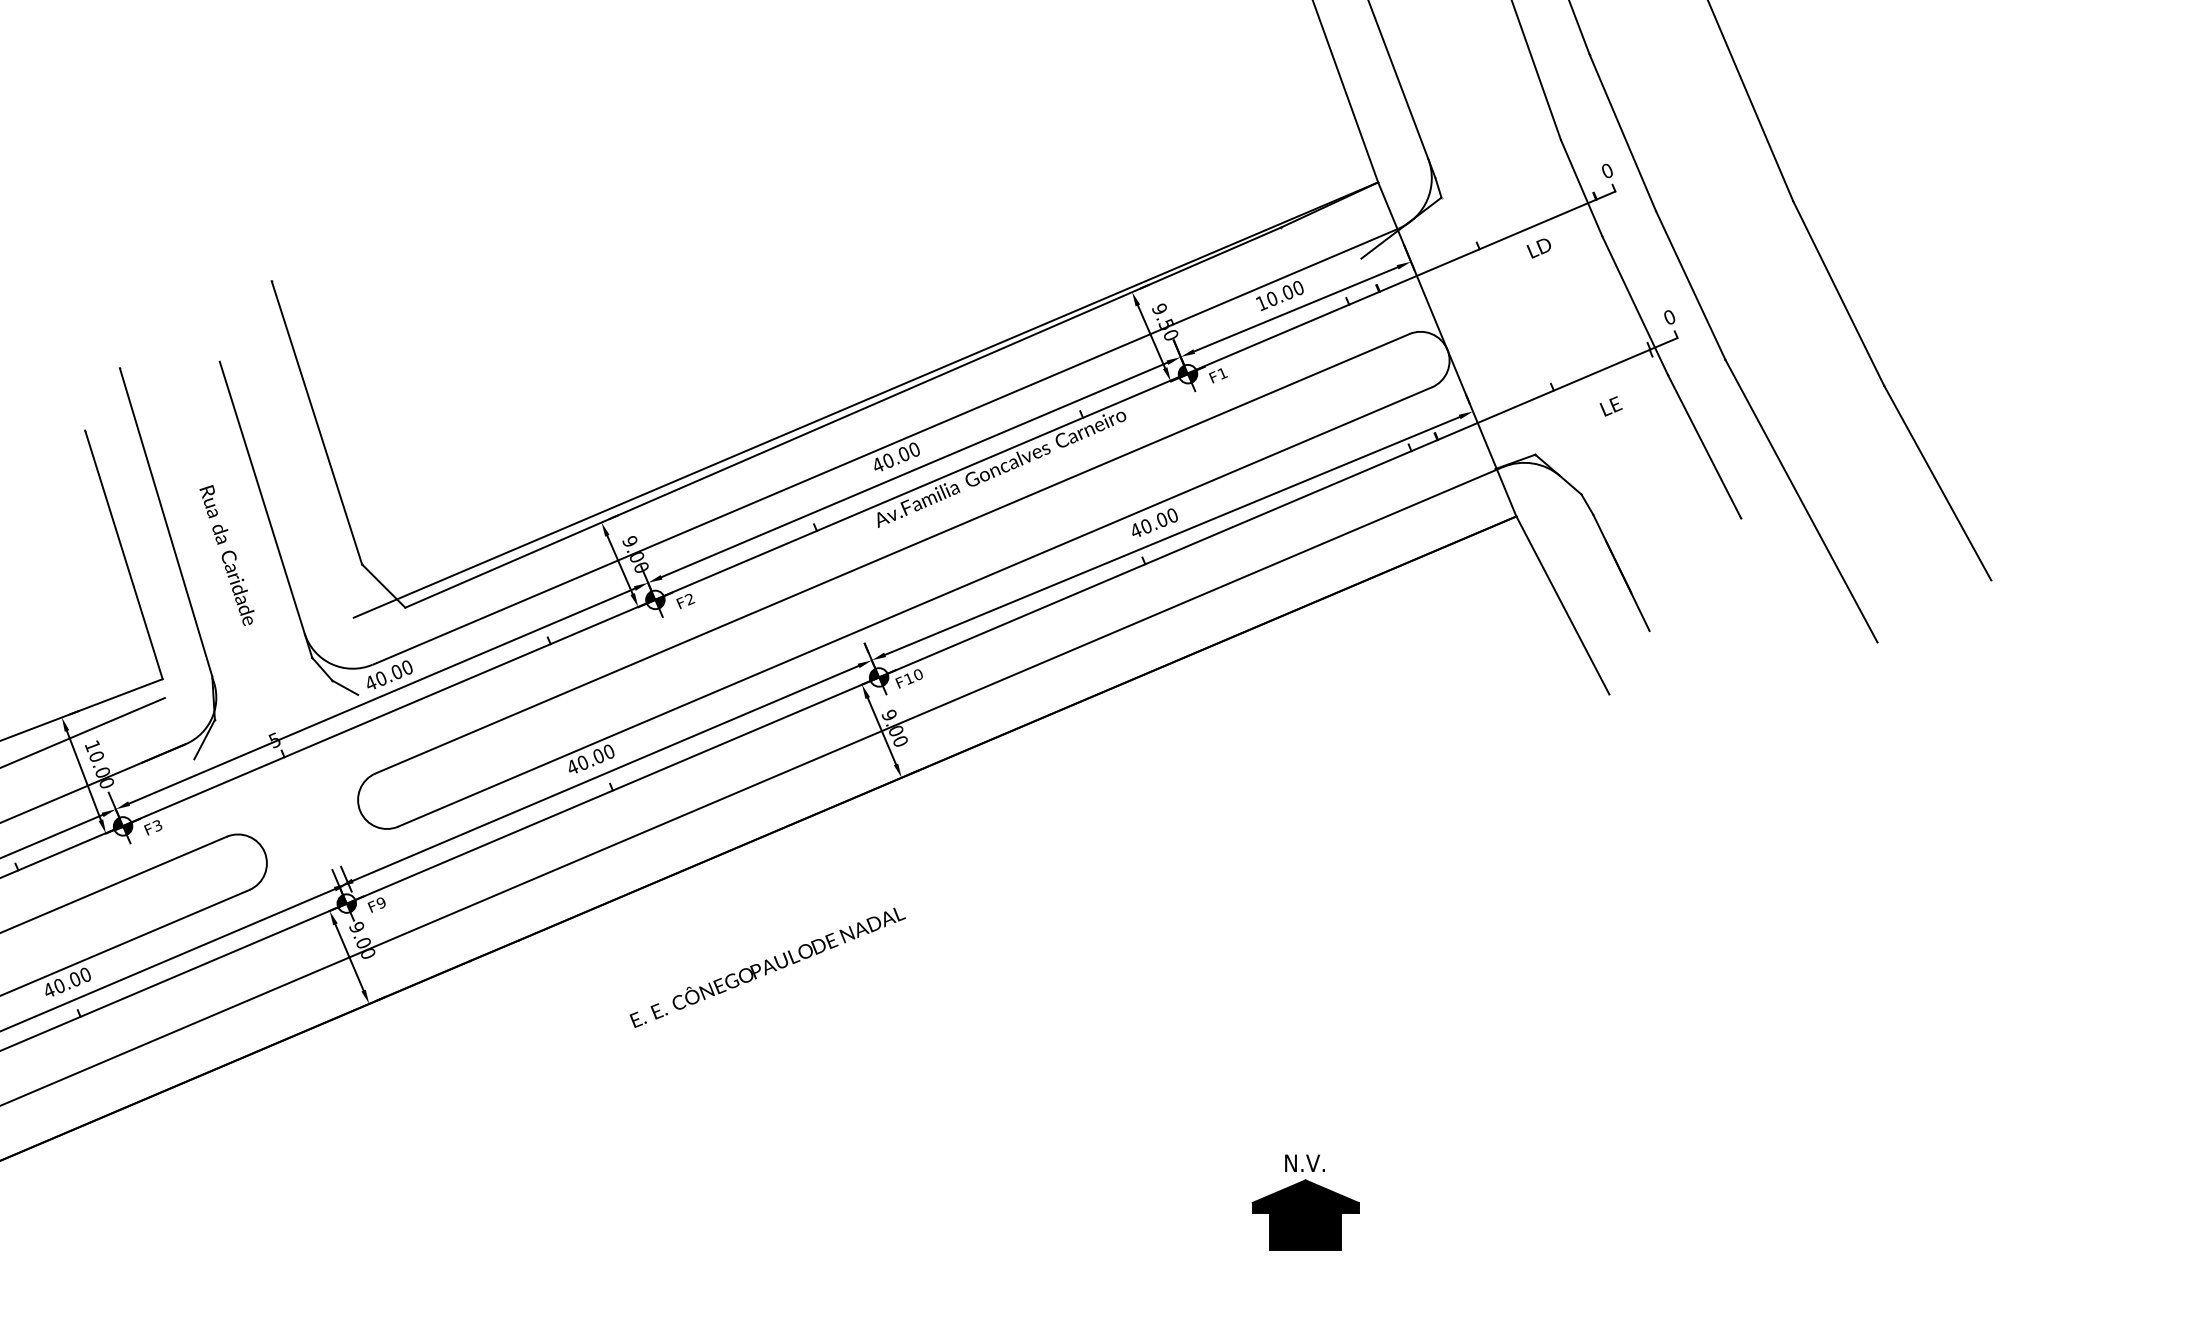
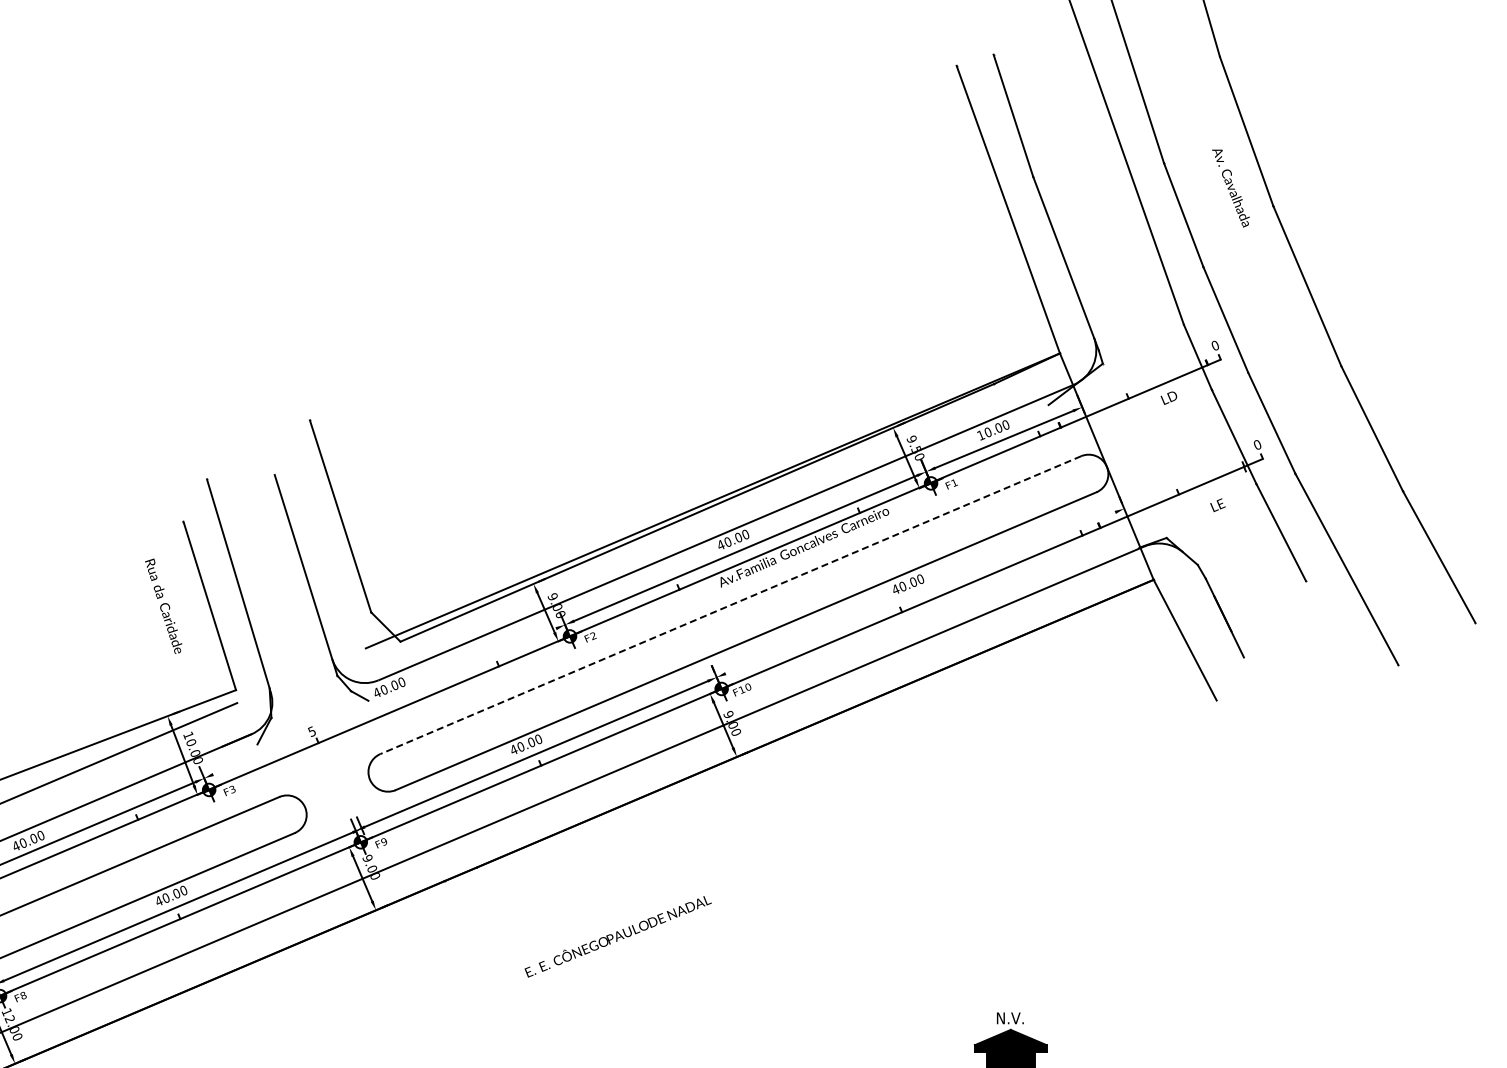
line: (1172, 535) -> (920, 592), removed
text: (226, 554) -> (163, 605), moved
line: (892, 554) -> (730, 605), solid -> dashed
line: (381, 695) -> (384, 701), removed
text: (766, 967) -> (617, 936), moved

